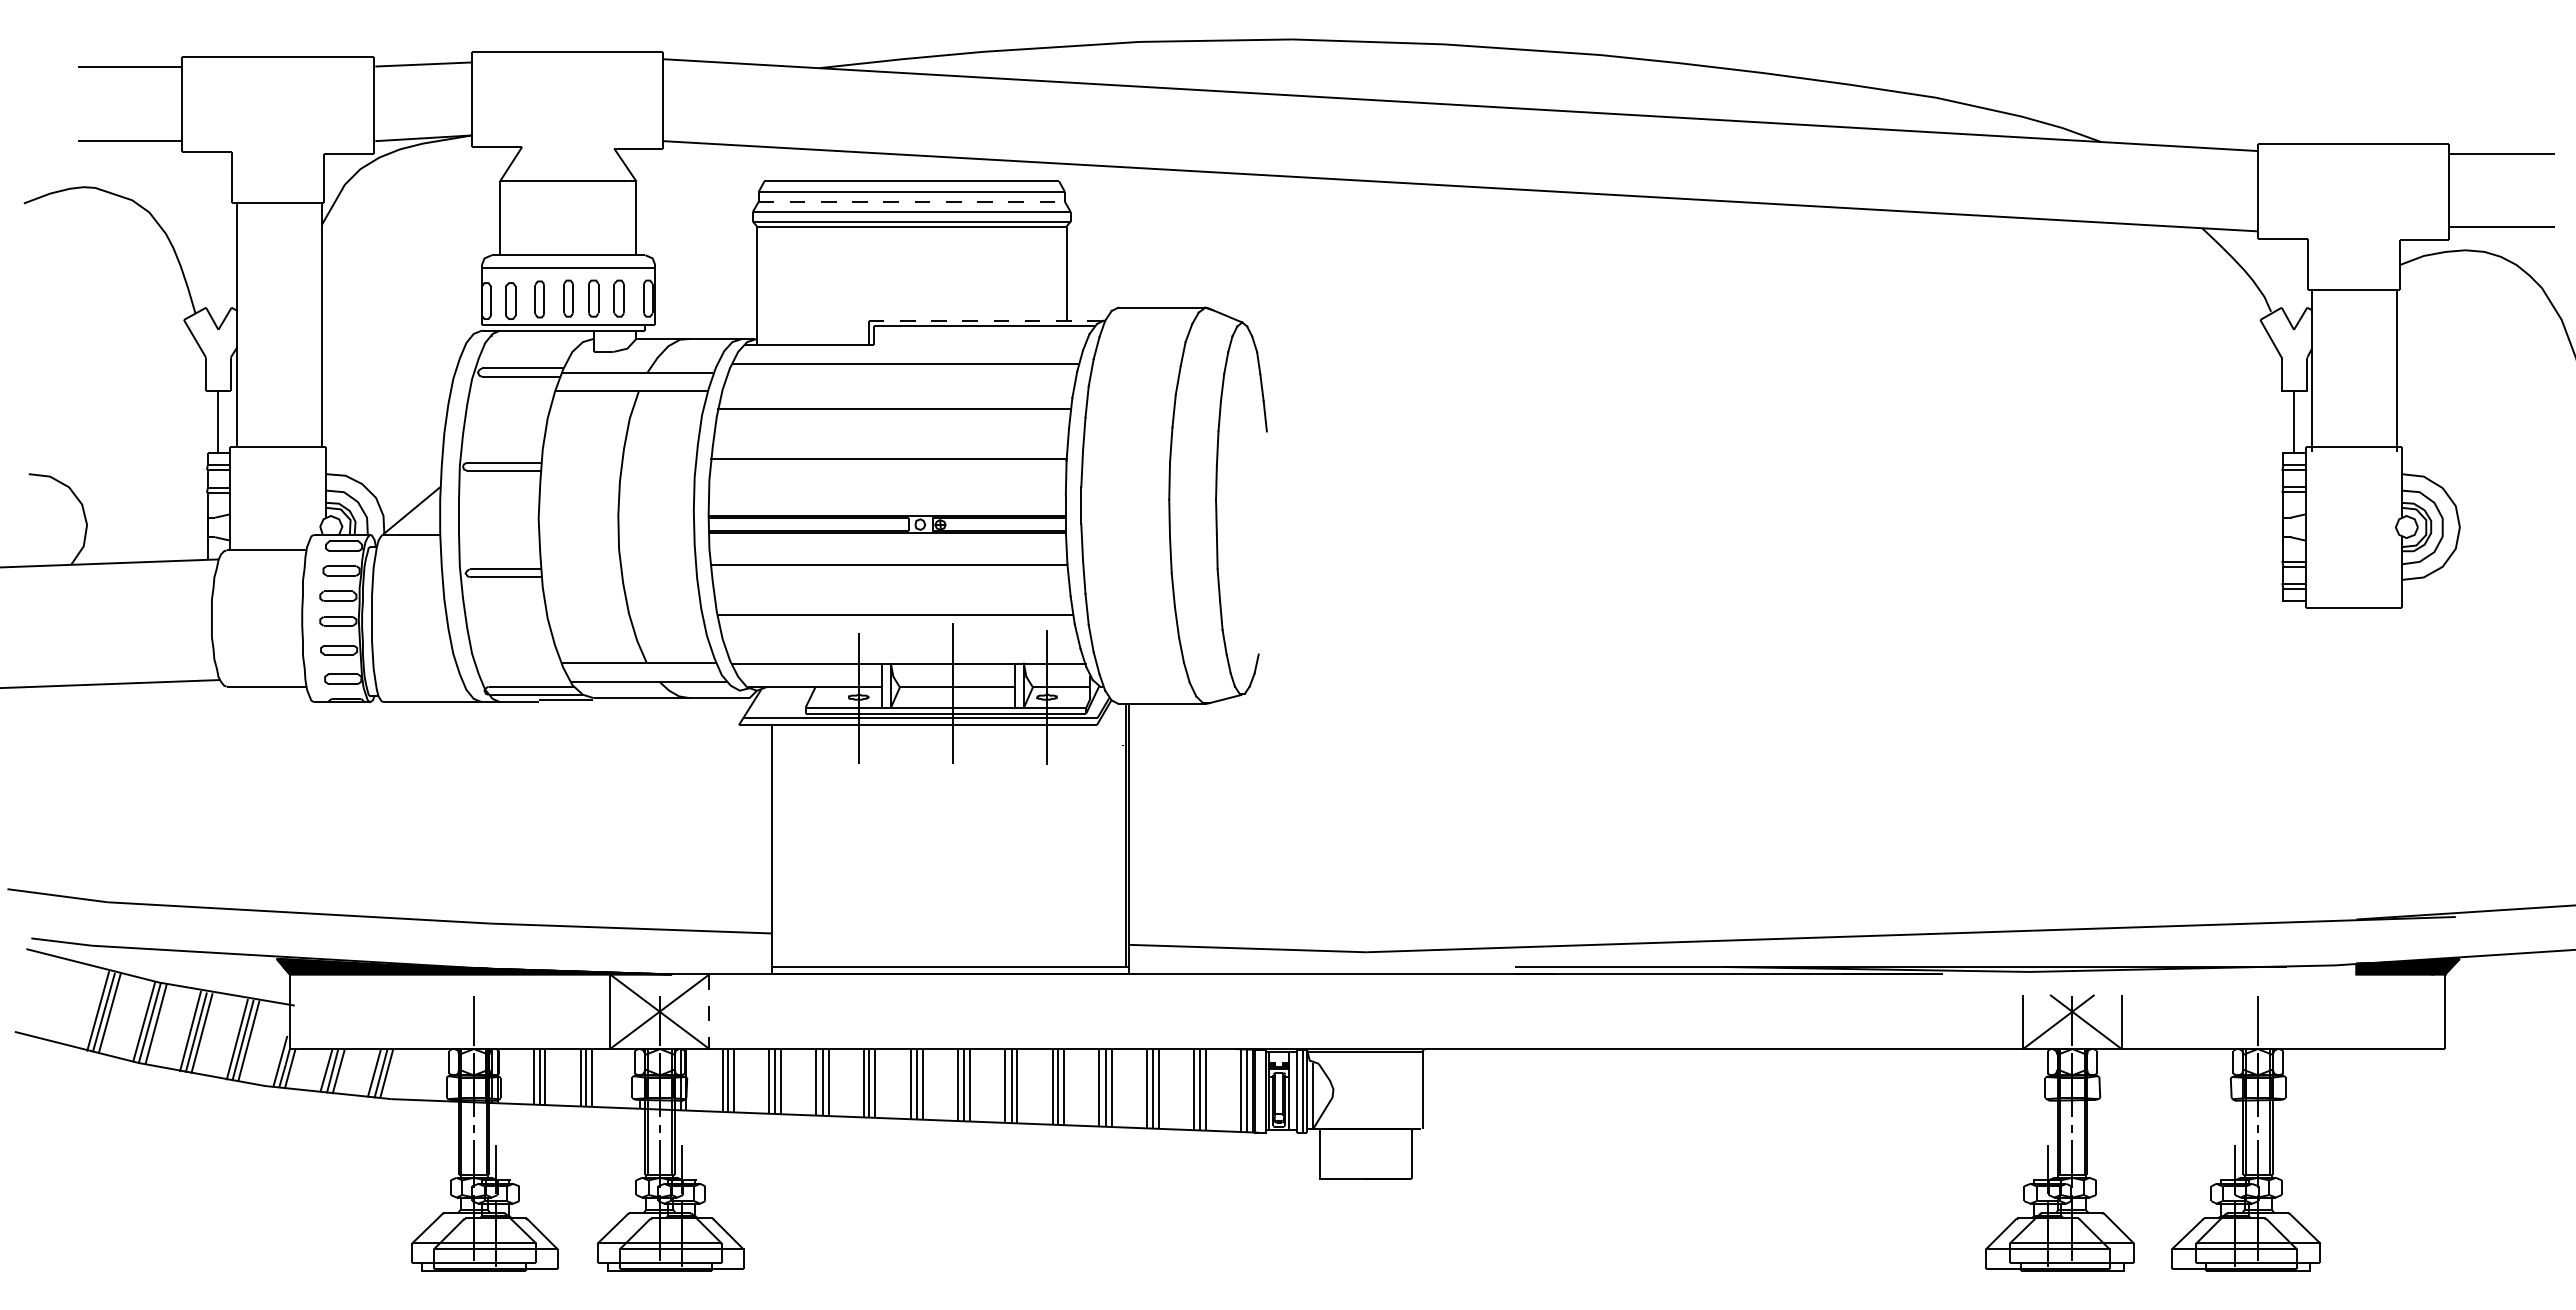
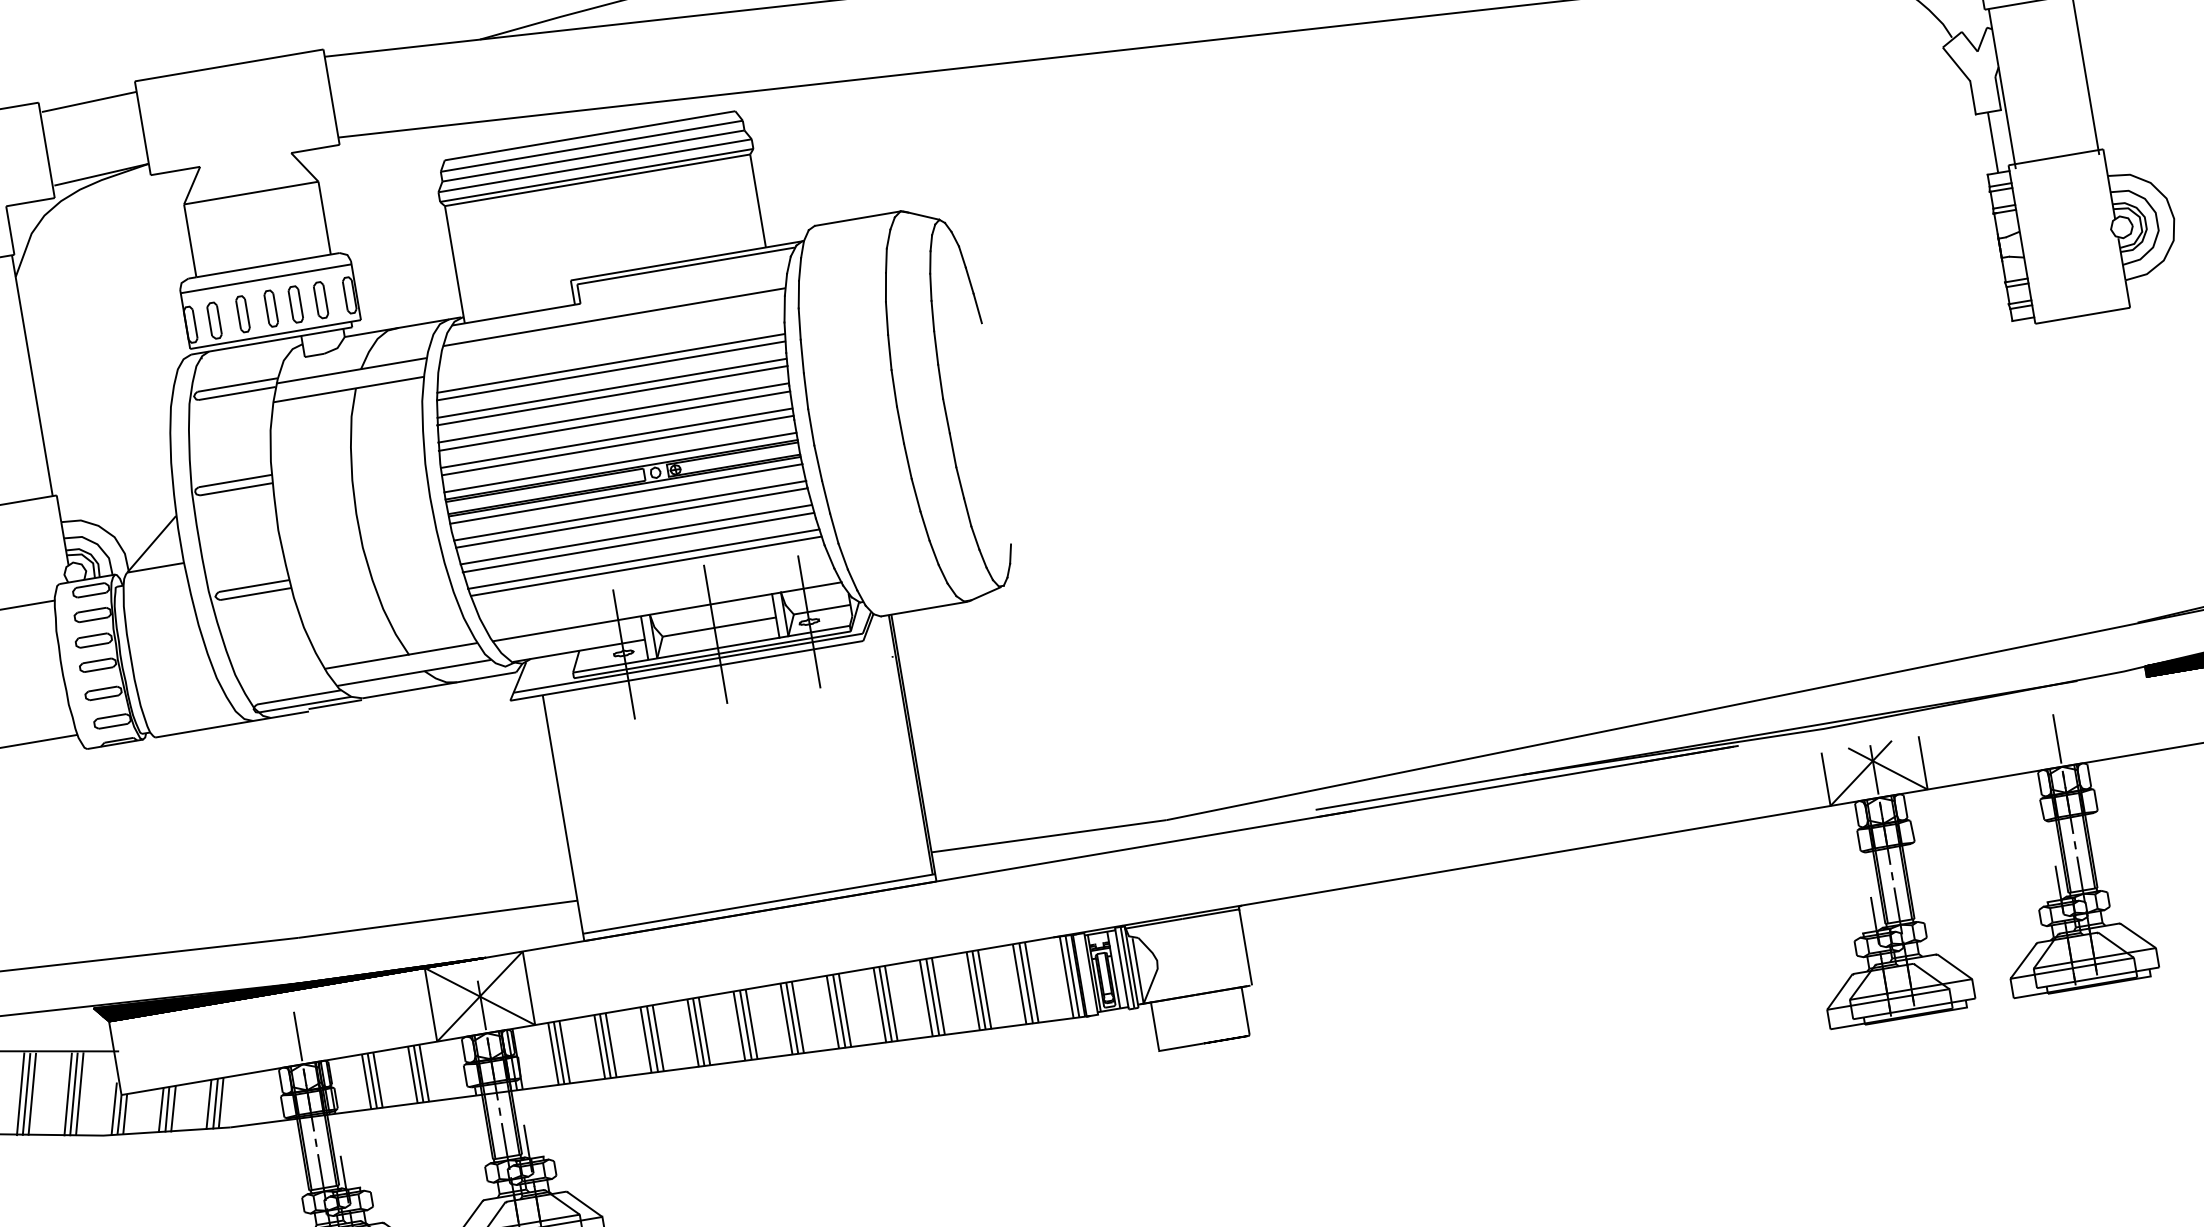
line: (912, 201) -> (594, 155), dashed -> solid
line: (987, 320) -> (687, 260), dashed -> solid
line: (892, 416) -> (610, 370), added
line: (891, 434) -> (612, 388), added
line: (890, 441) -> (612, 395), added
line: (888, 466) -> (614, 420), added
line: (887, 484) -> (616, 438), added
line: (887, 491) -> (617, 445), added
line: (886, 508) -> (619, 462), added
line: (887, 540) -> (625, 493), added
line: (888, 557) -> (629, 510), added
line: (890, 582) -> (635, 534), added
line: (891, 590) -> (638, 542), added
line: (893, 607) -> (643, 559), added
line: (709, 1012) -> (529, 989), dashed -> solid

